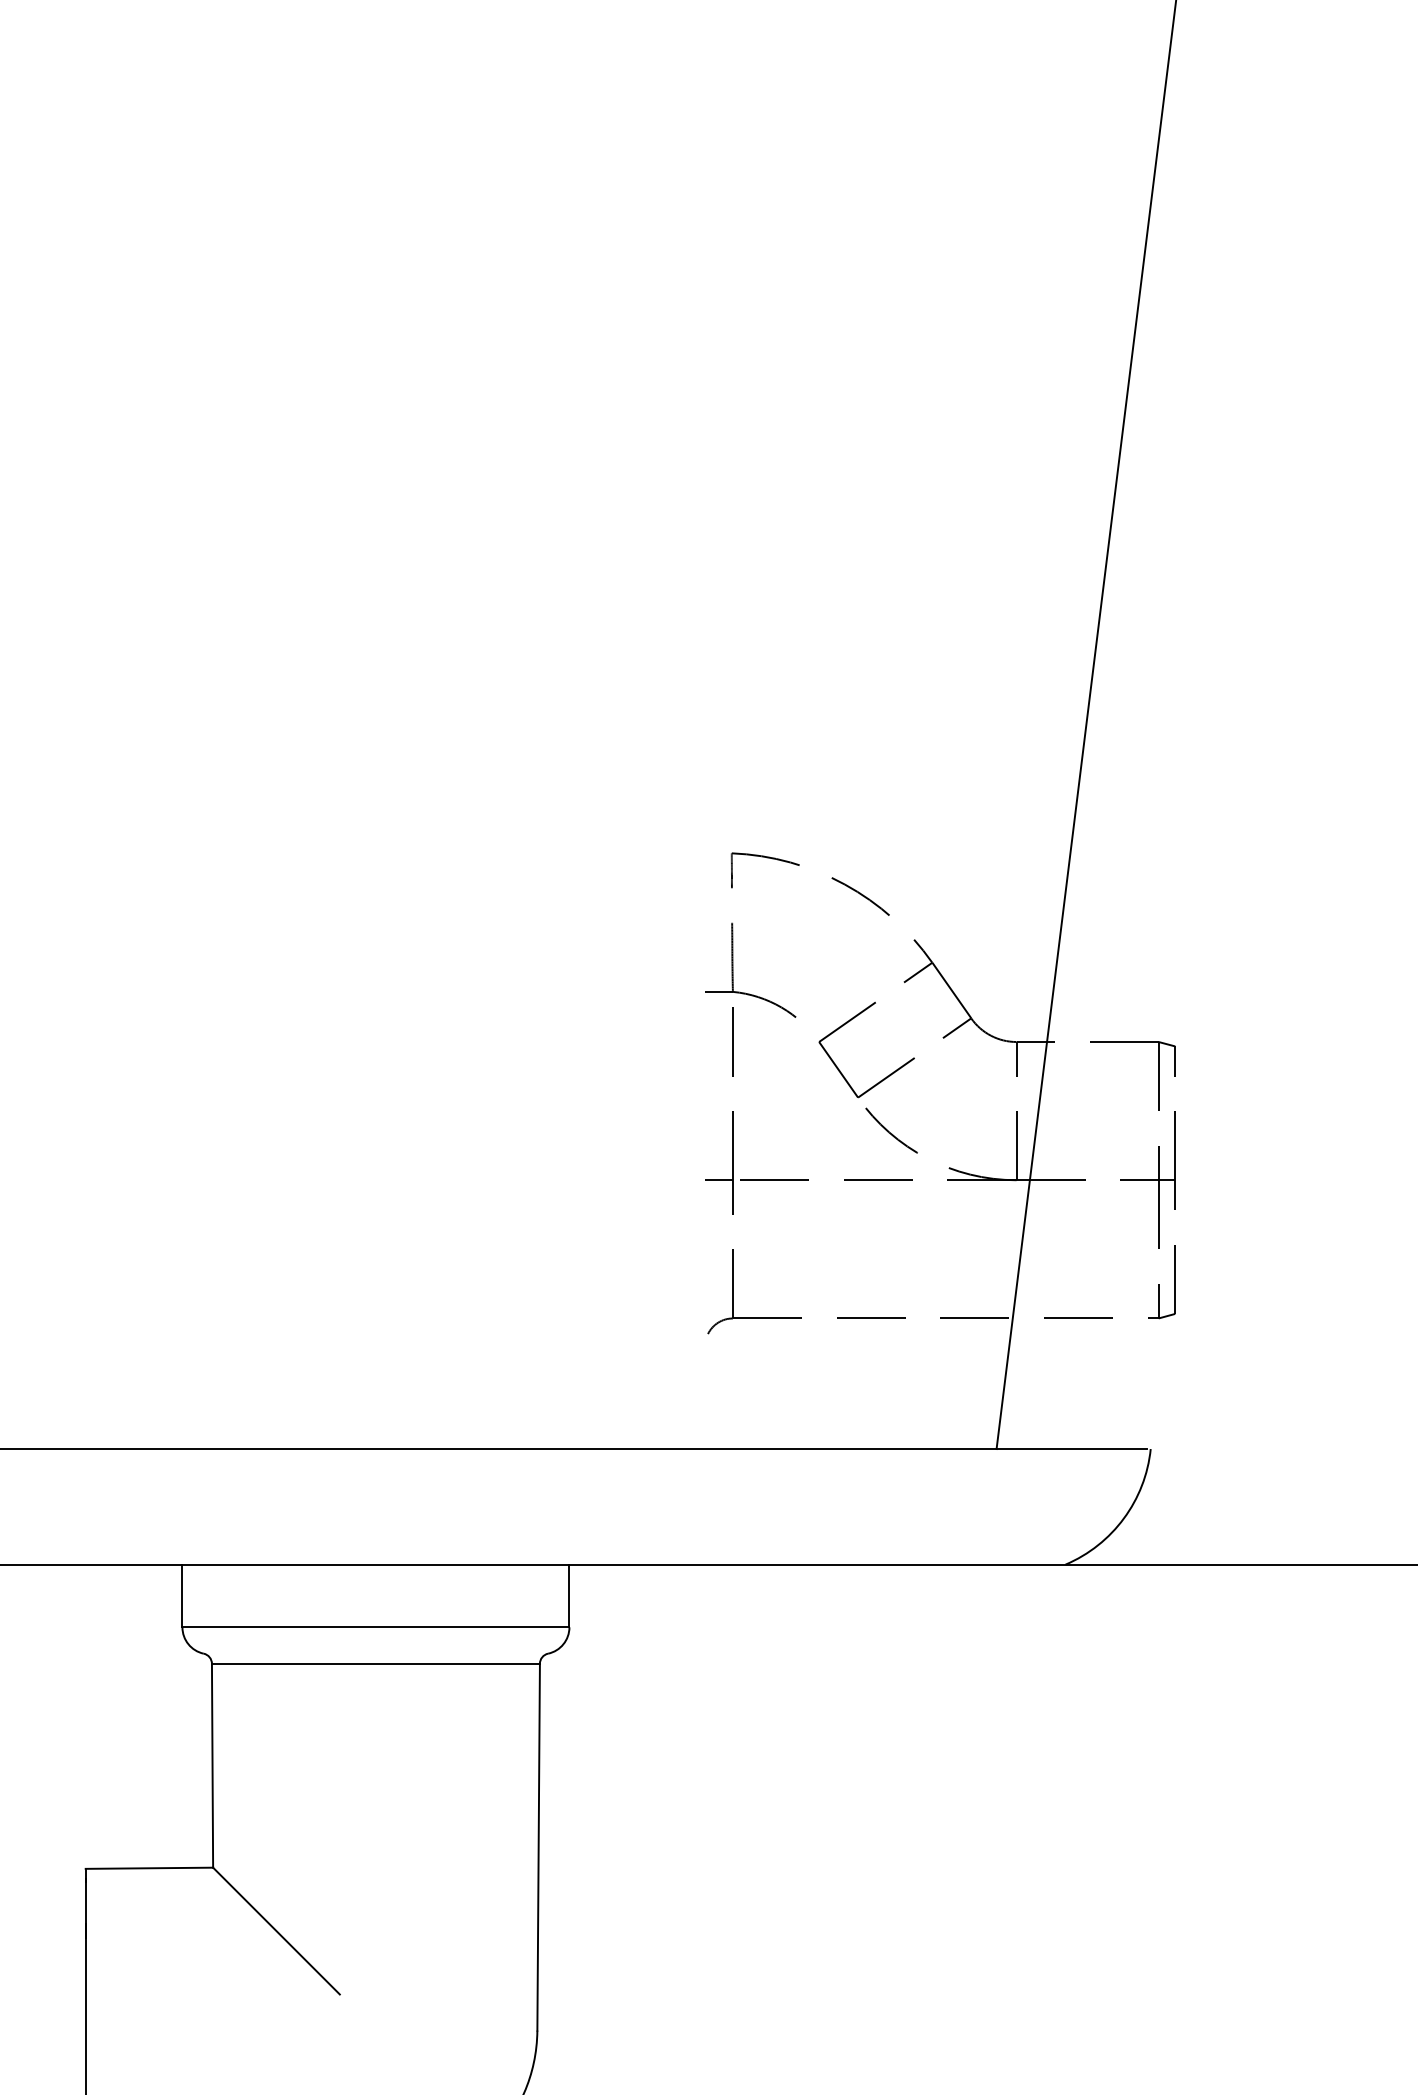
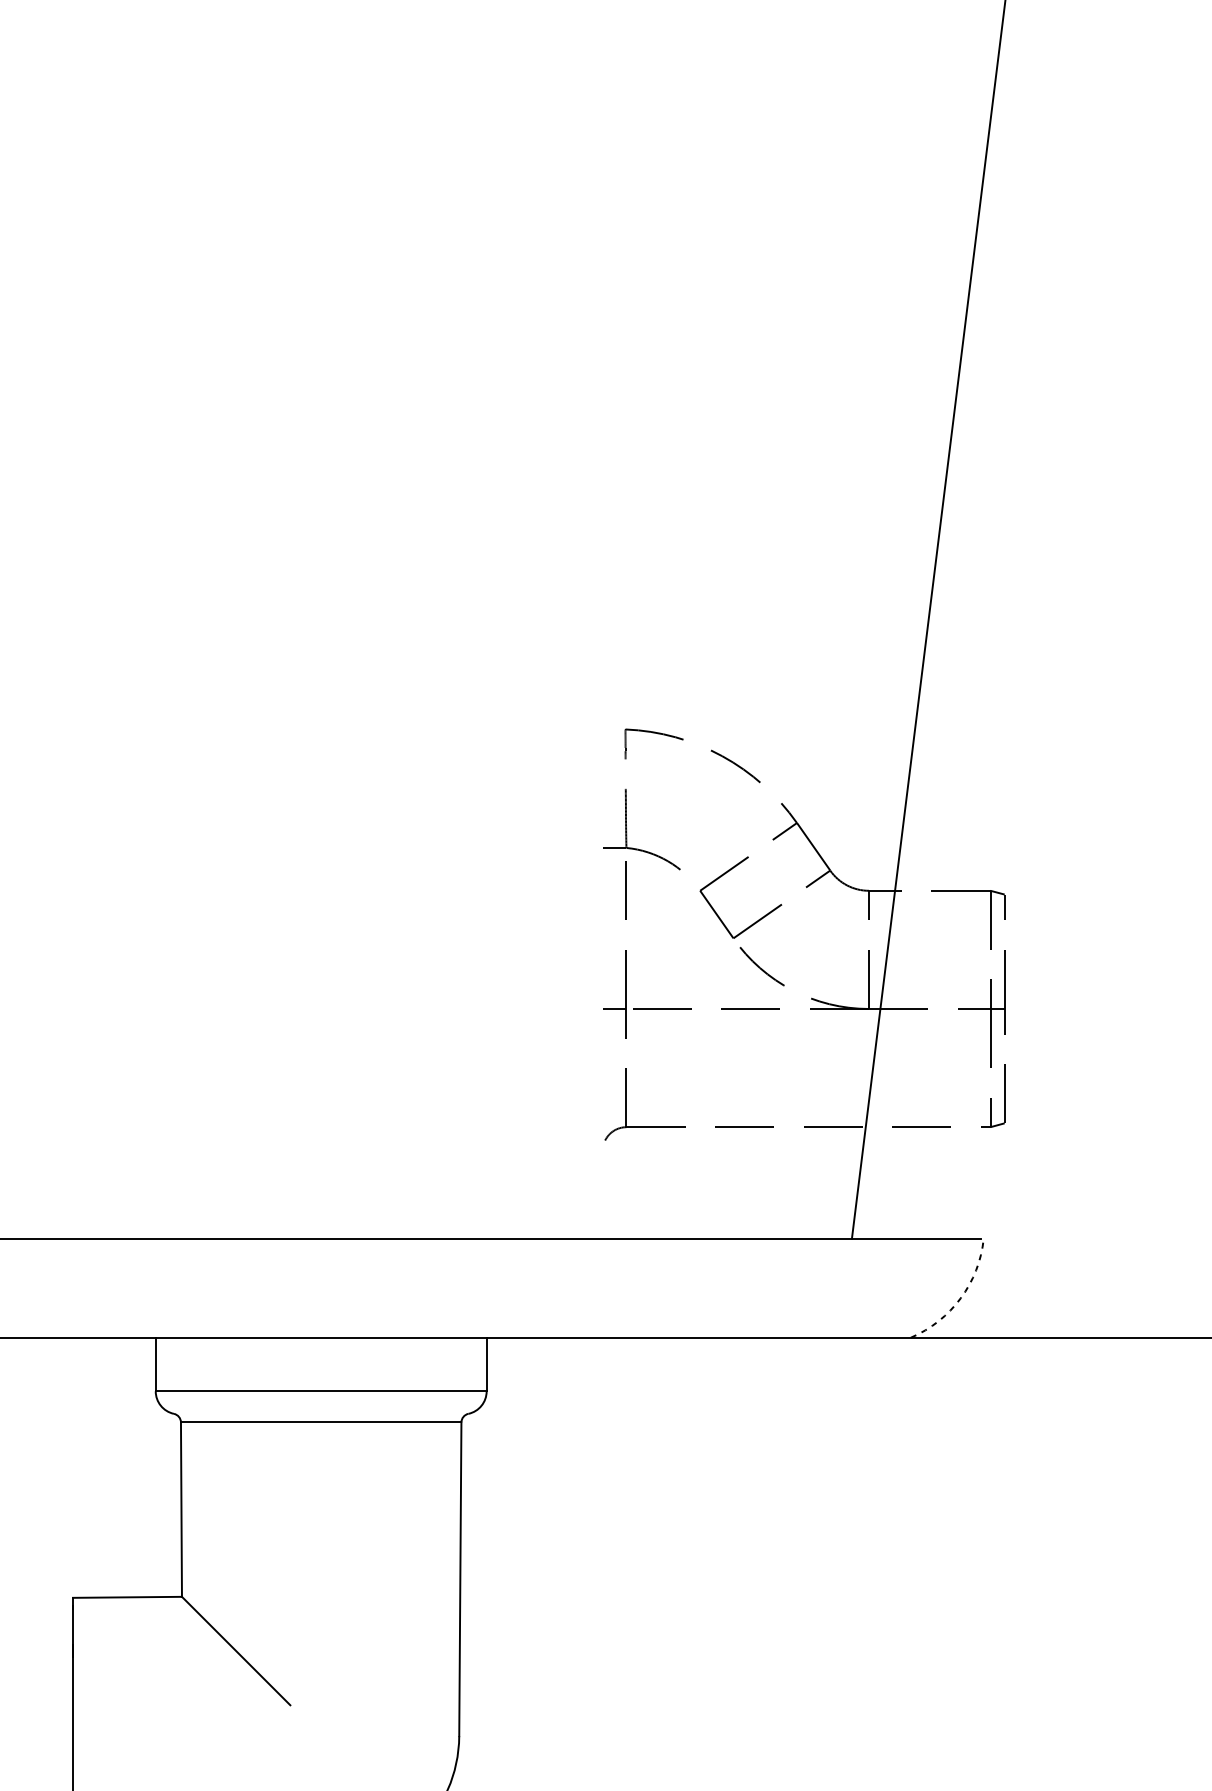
arc: (1123, 1518) -> (960, 1298), solid -> dashed

